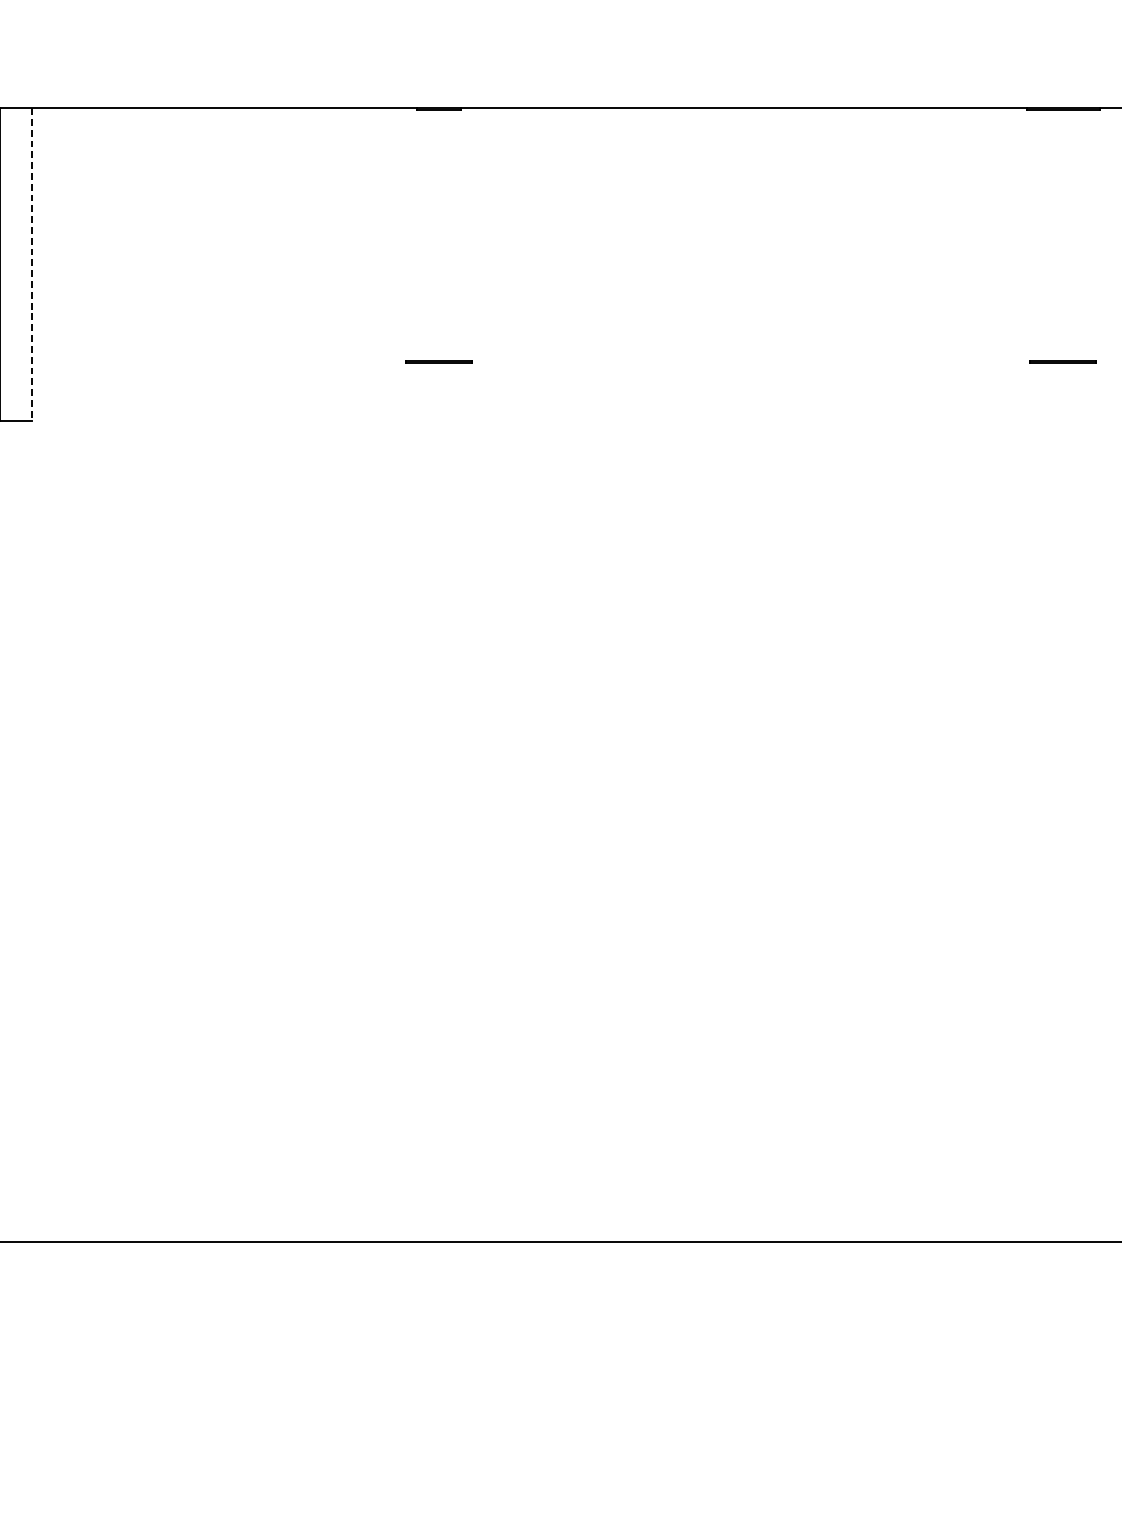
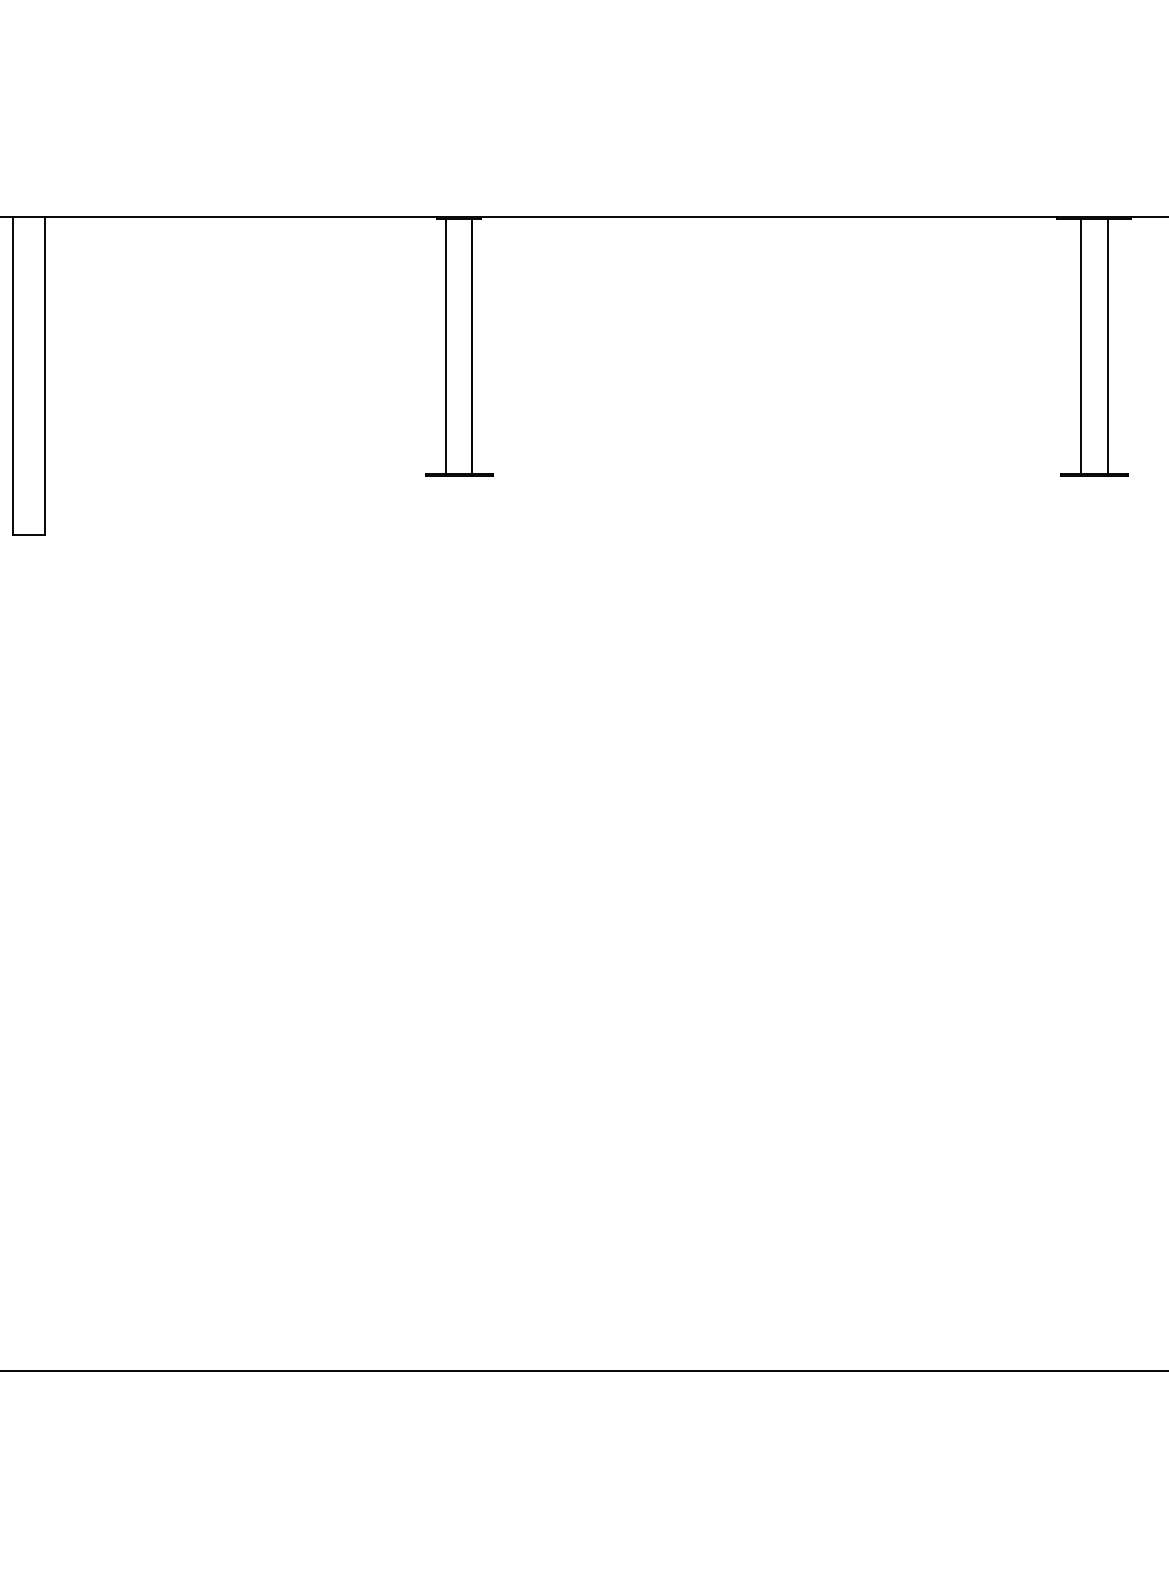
line: (425, 234) -> (445, 345), added
line: (452, 234) -> (472, 345), added
line: (1049, 234) -> (1080, 345), added
line: (1076, 234) -> (1107, 345), added
line: (31, 265) -> (44, 376), dashed -> solid

